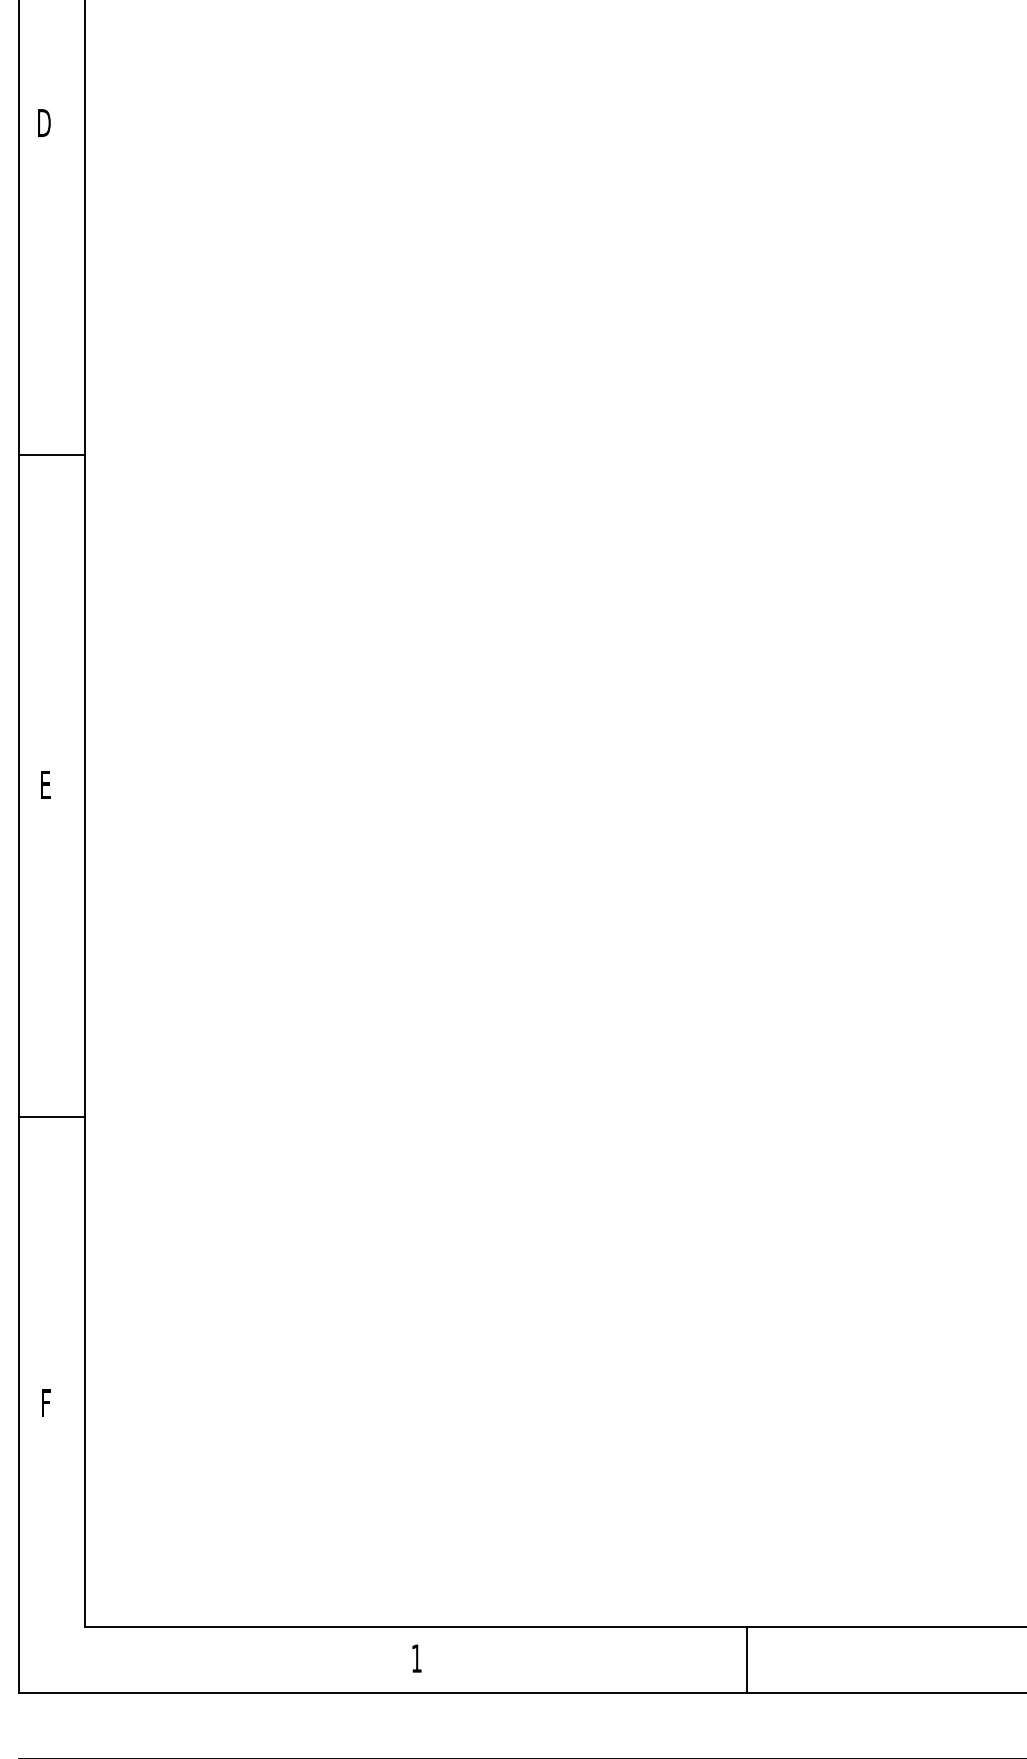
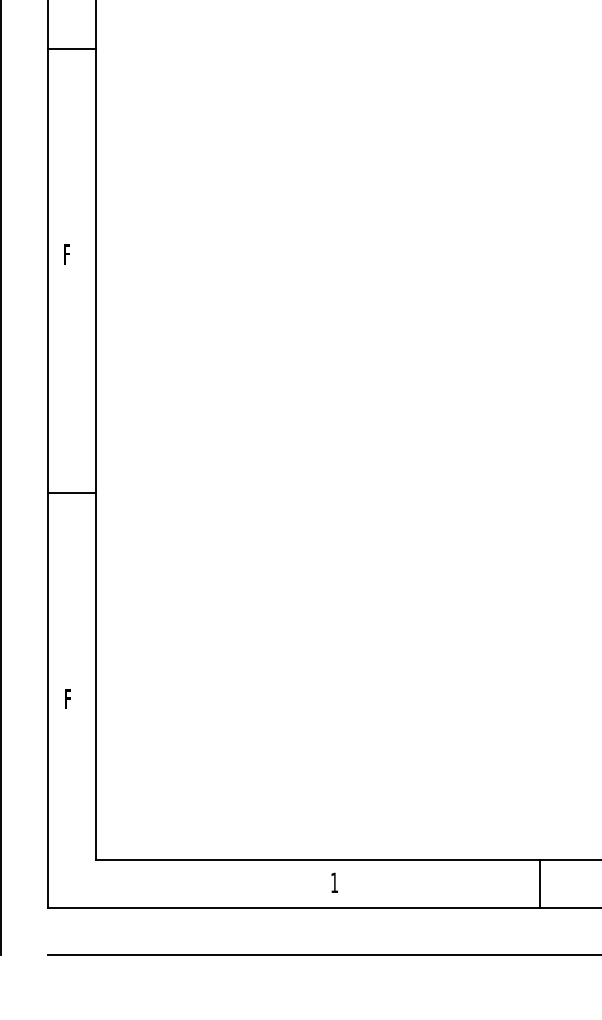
line: (51, 455) -> (71, 49), moved
text: (46, 790) -> (68, 258), E -> F
line: (746, 1659) -> (539, 883), moved

